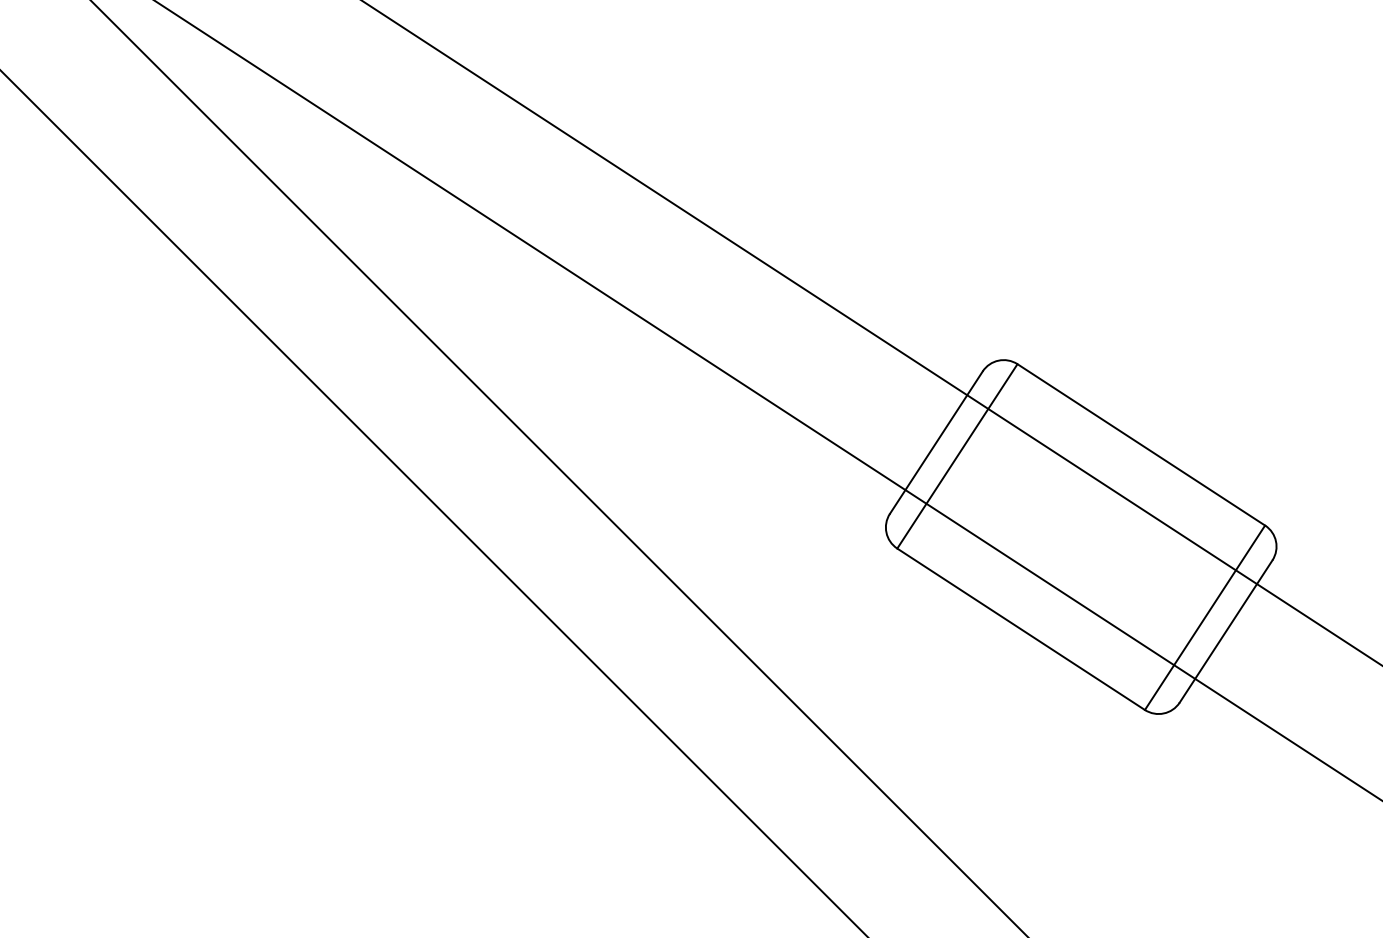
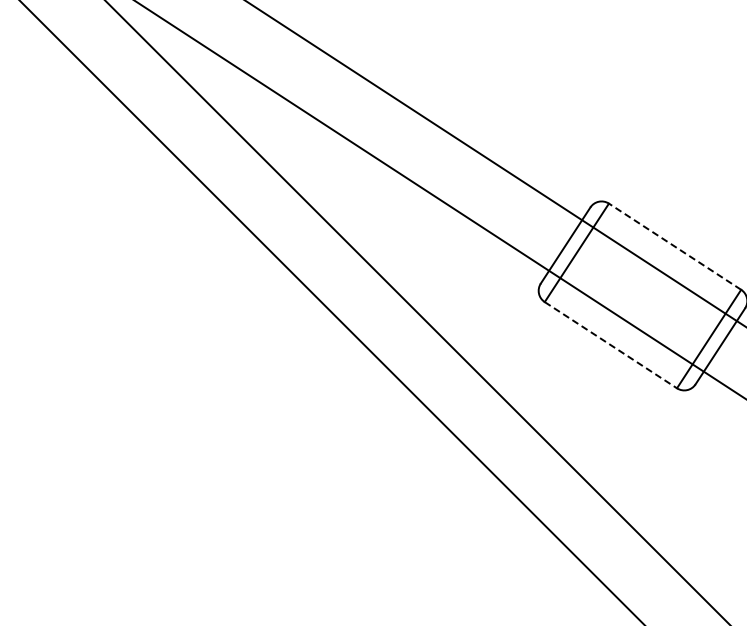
line: (1142, 444) -> (675, 246), solid -> dashed
line: (1020, 629) -> (610, 345), solid -> dashed

